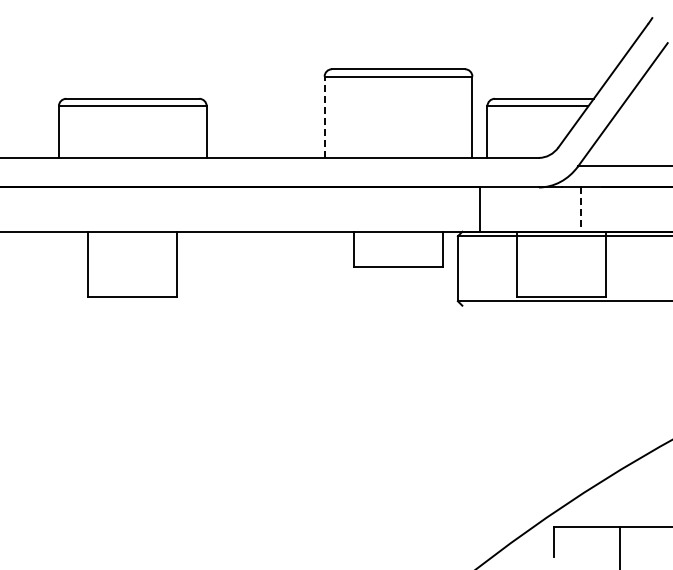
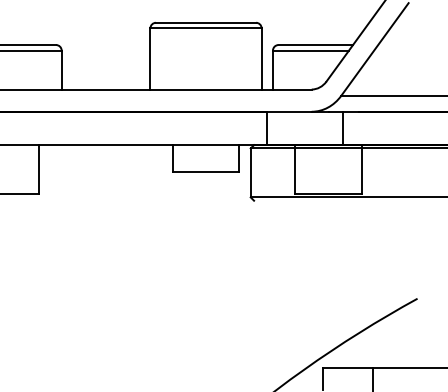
line: (324, 117) -> (150, 59), dashed -> solid
line: (580, 210) -> (343, 129), dashed -> solid

